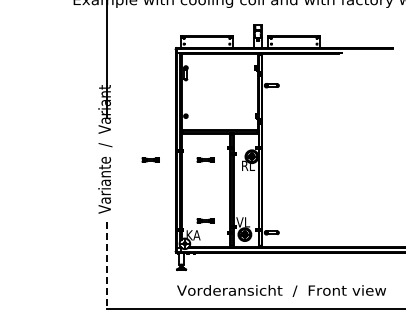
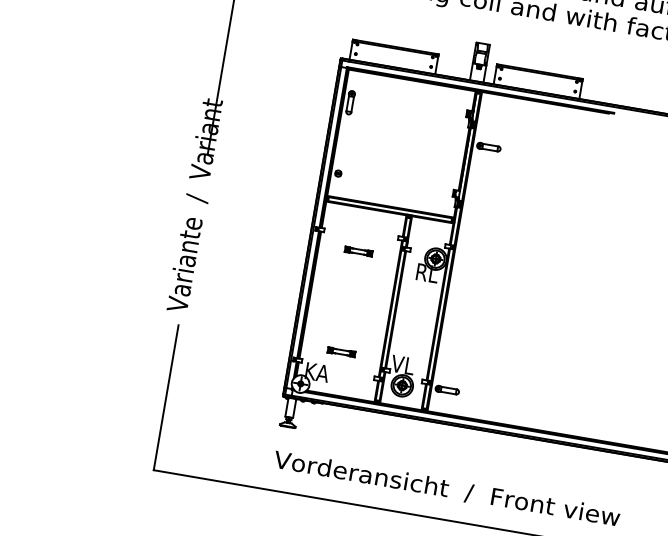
part: (150, 159) -> (267, 235), removed
line: (107, 265) -> (166, 398), dashed -> solid

